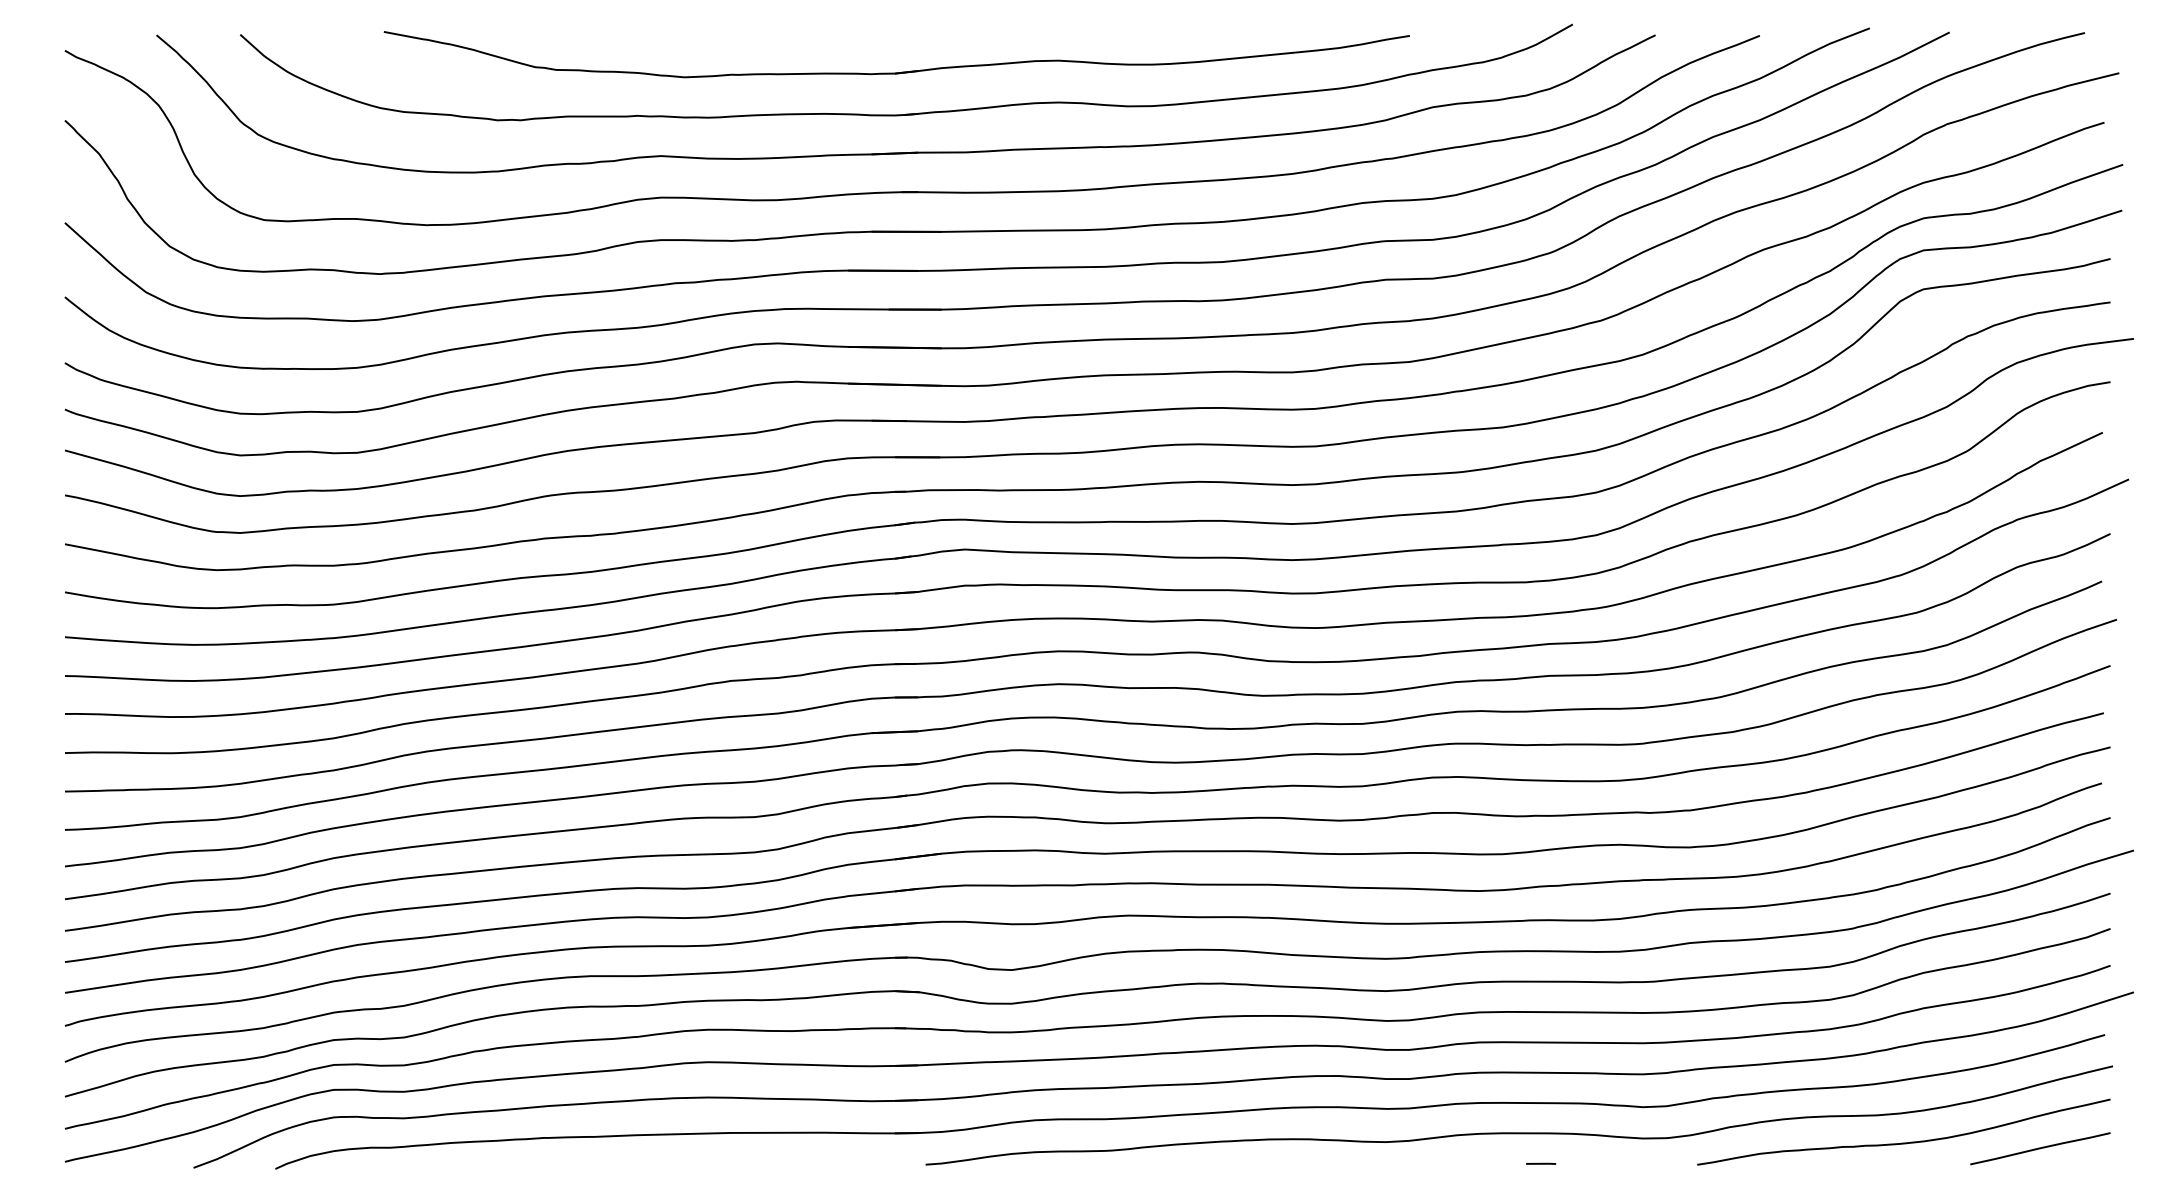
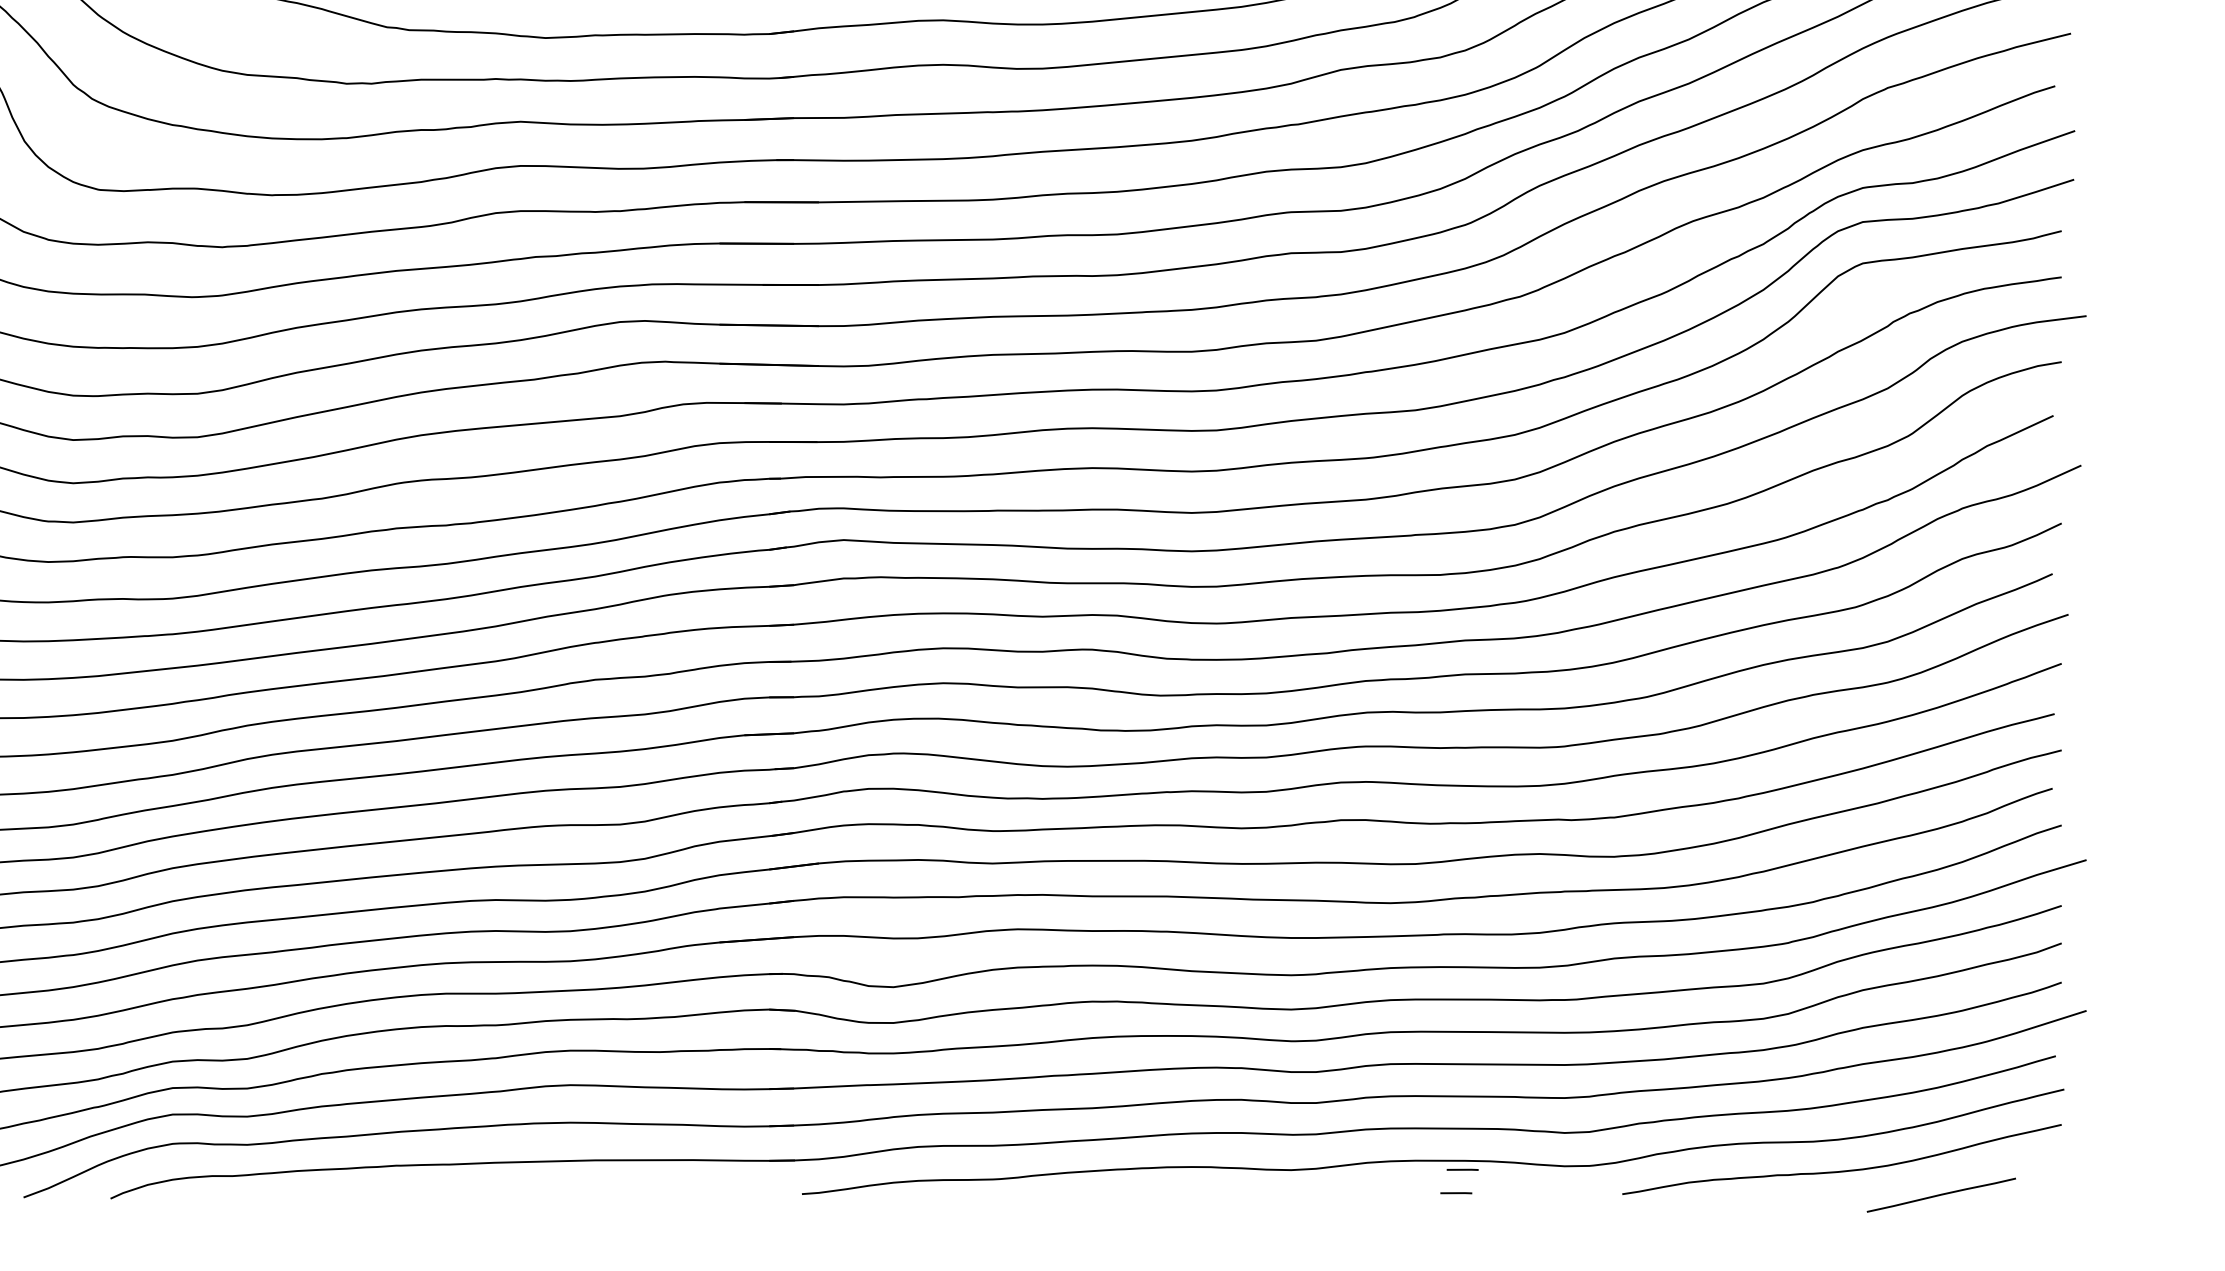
line: (1547, 1141) -> (1463, 1169), added
line: (2040, 1148) -> (1941, 1194), moved

